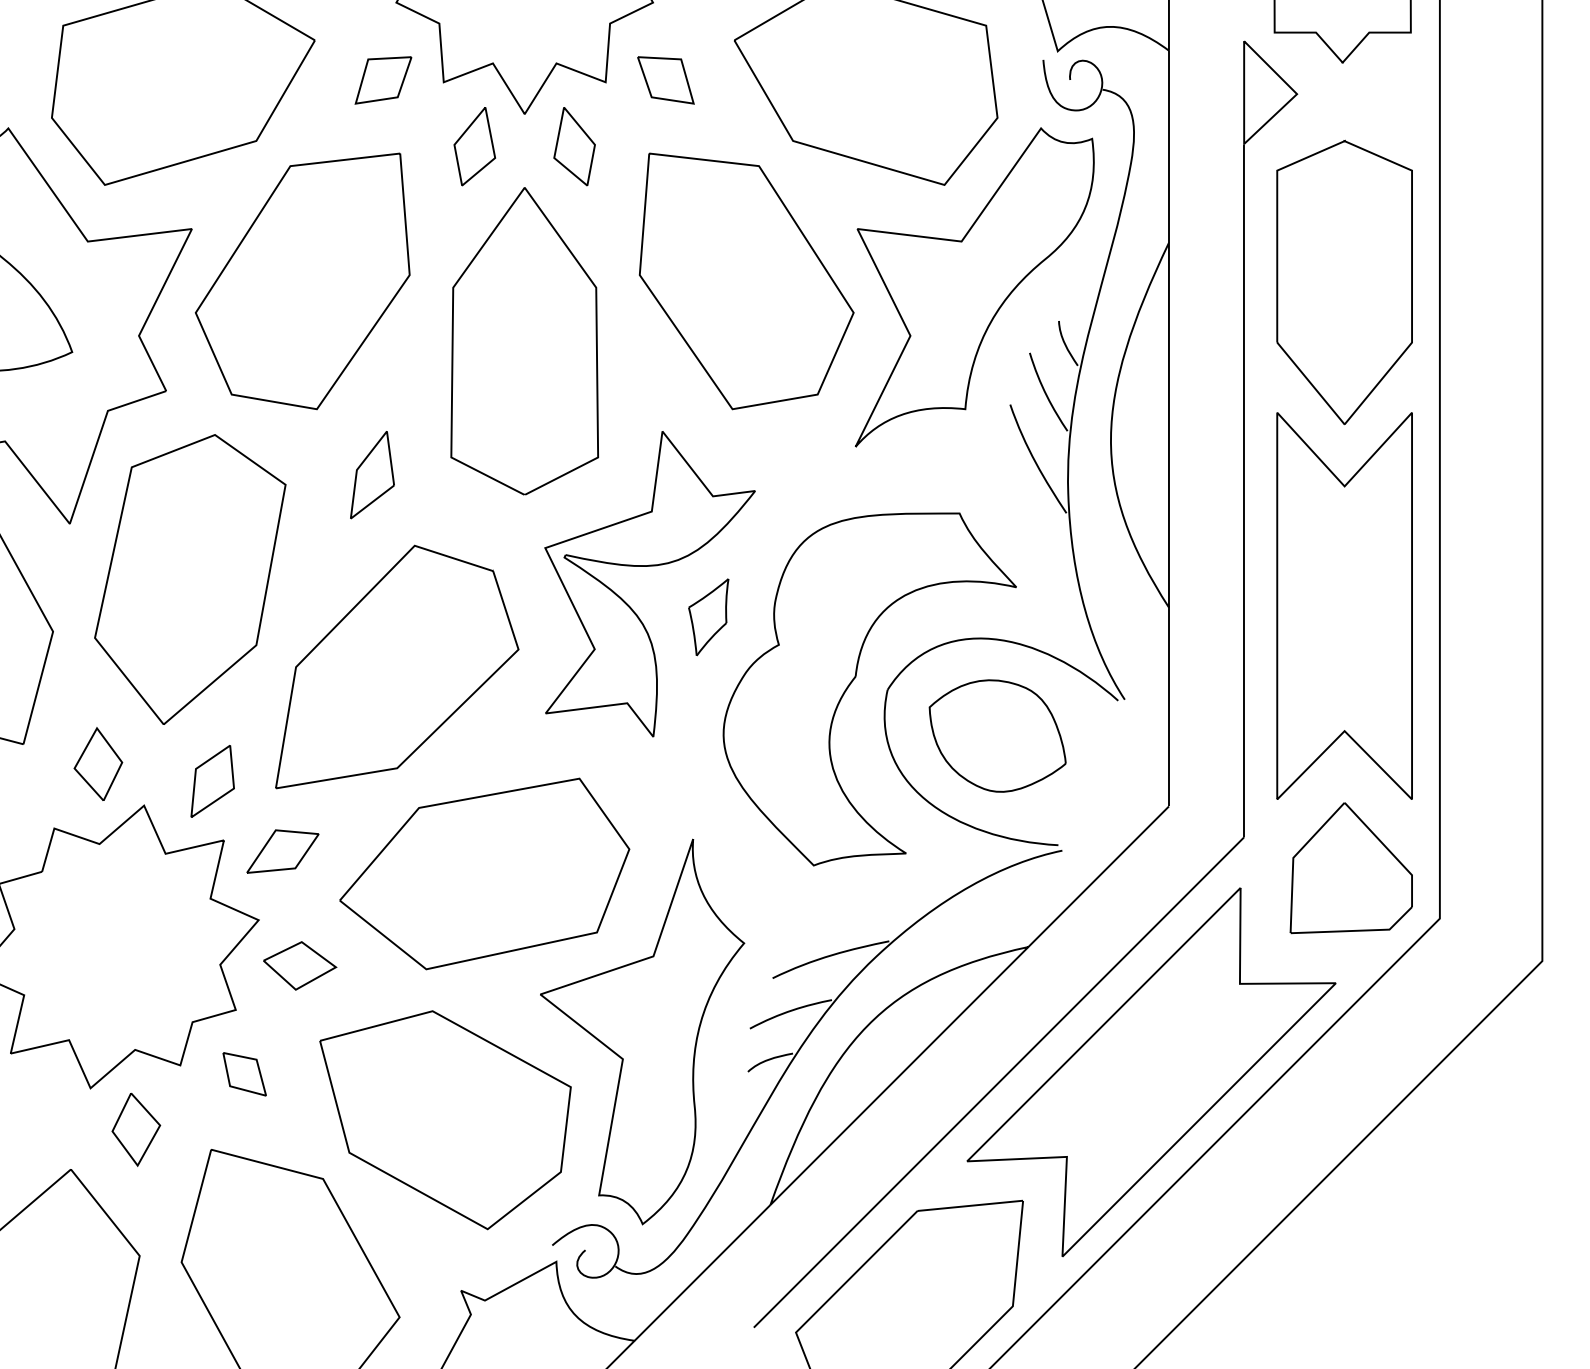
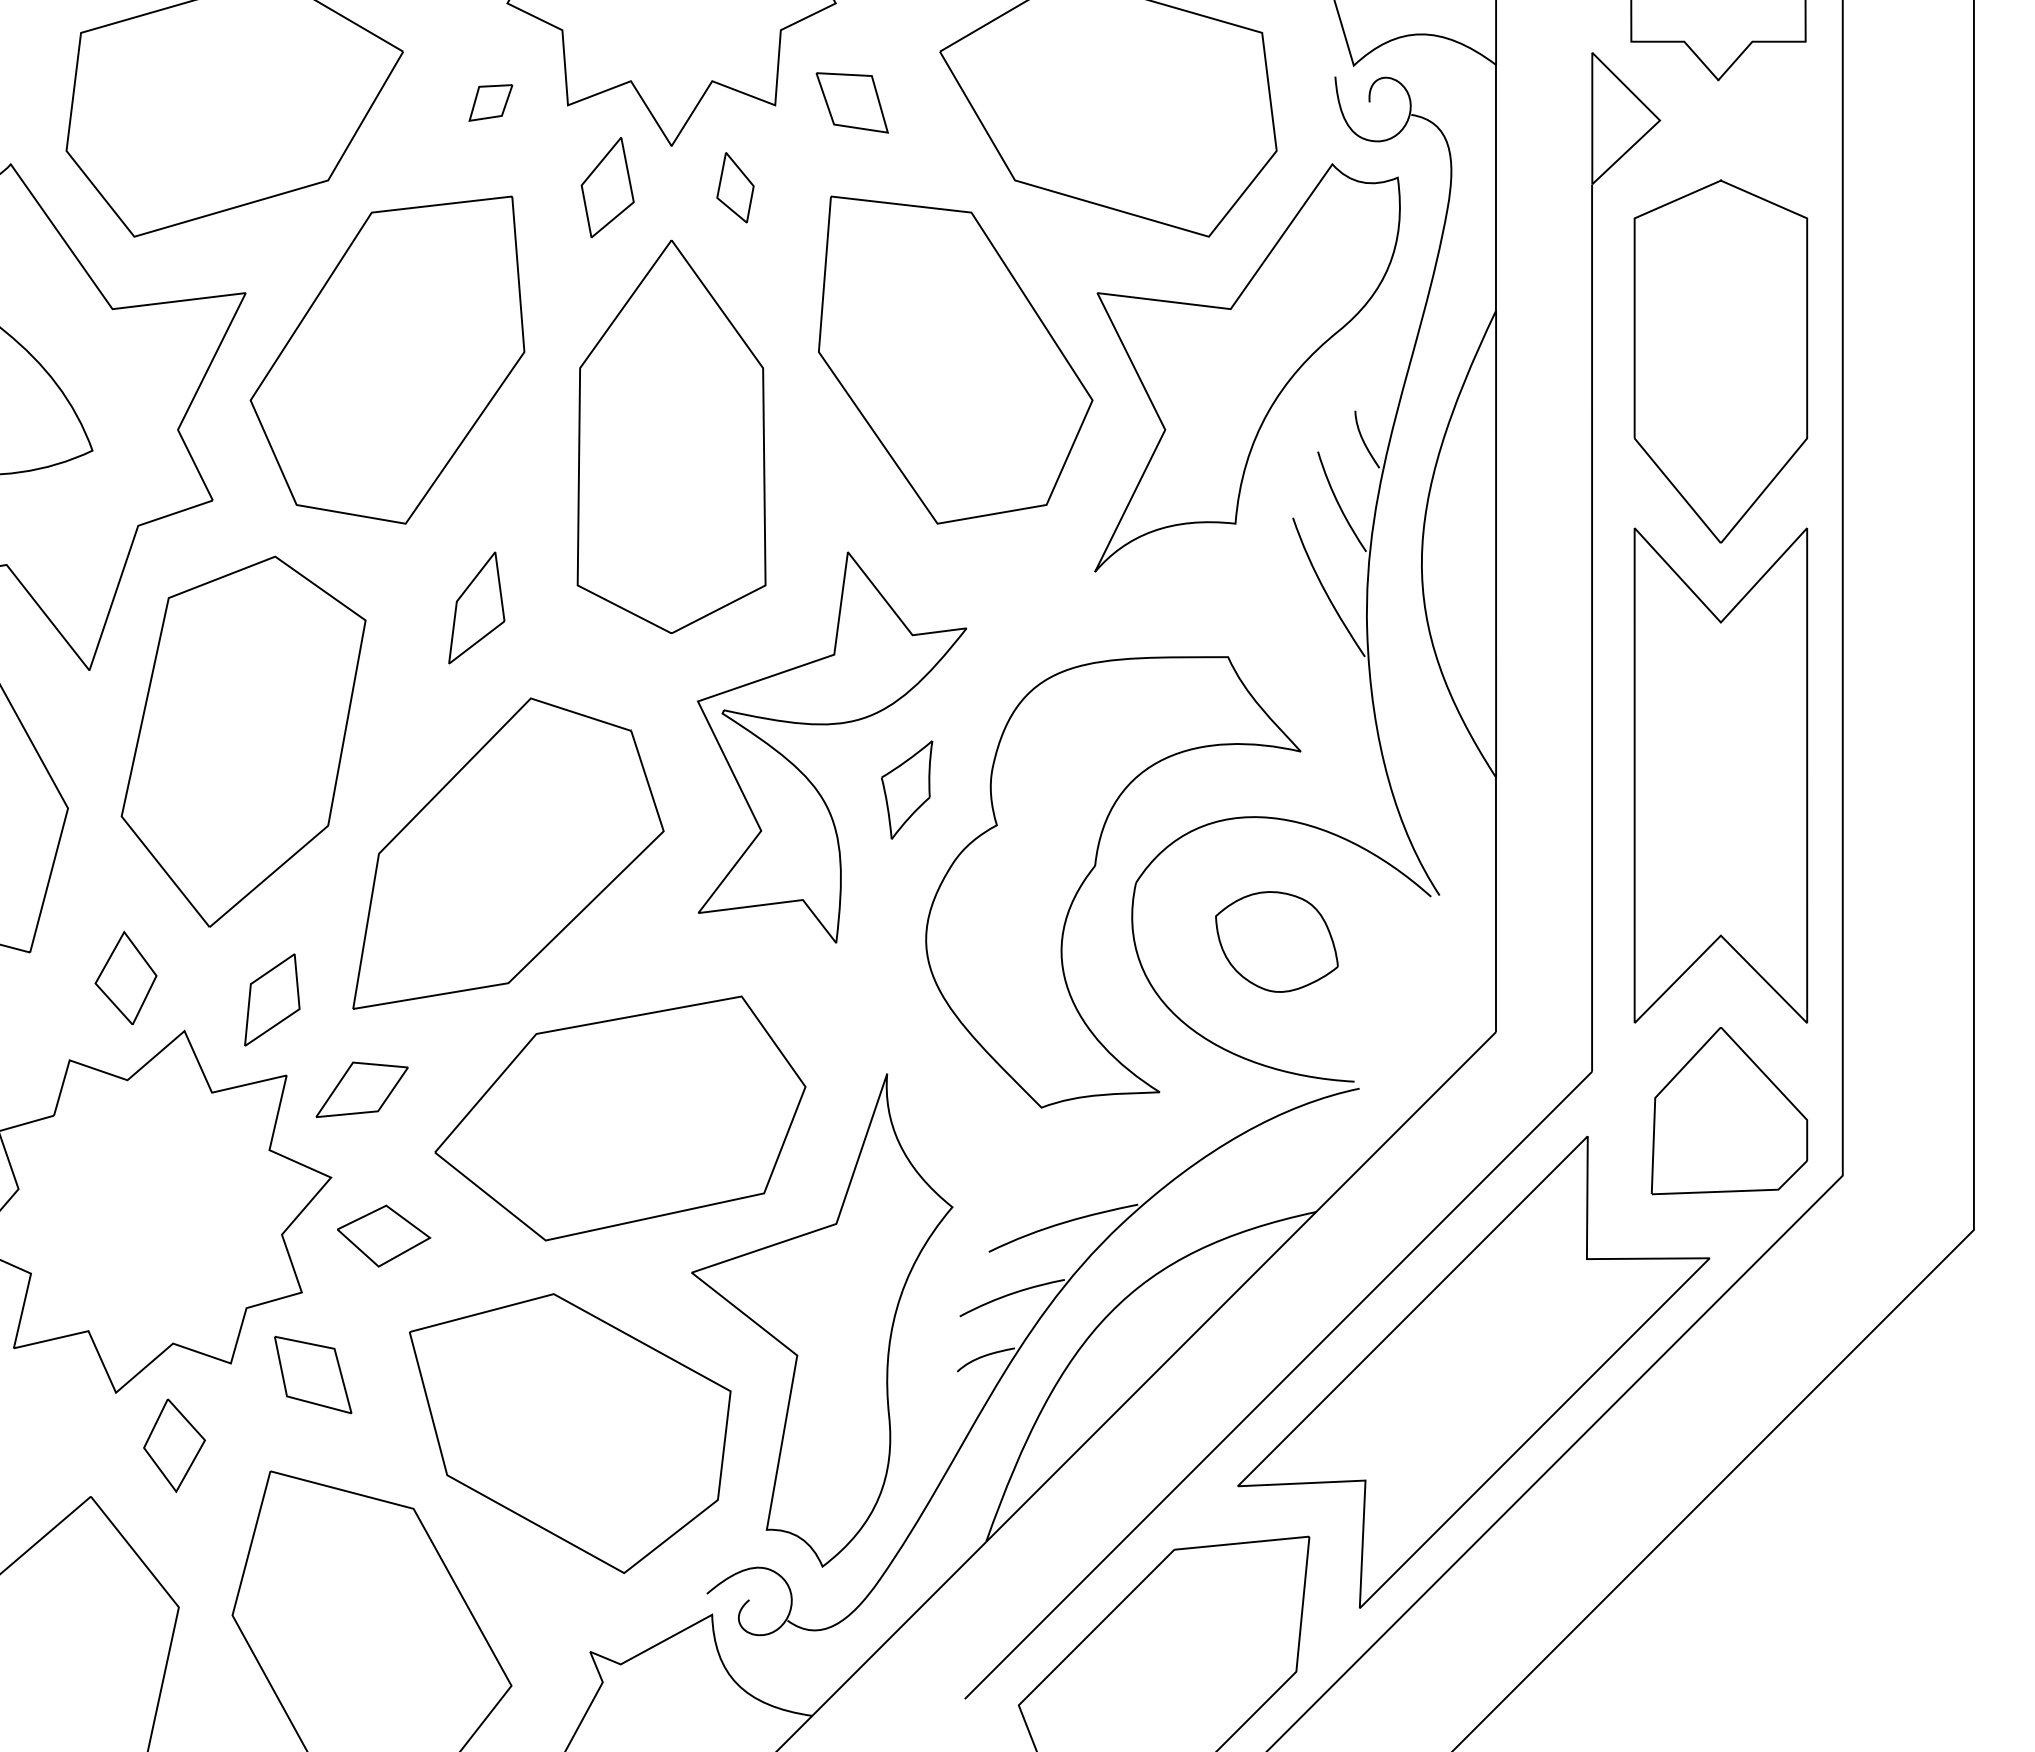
part: (383, 80) -> (490, 102), size x0.6
part: (574, 146) -> (735, 187), size x0.7
part: (997, 735) -> (1276, 941), size x0.7
part: (244, 1074) -> (313, 1374), size x1.4

